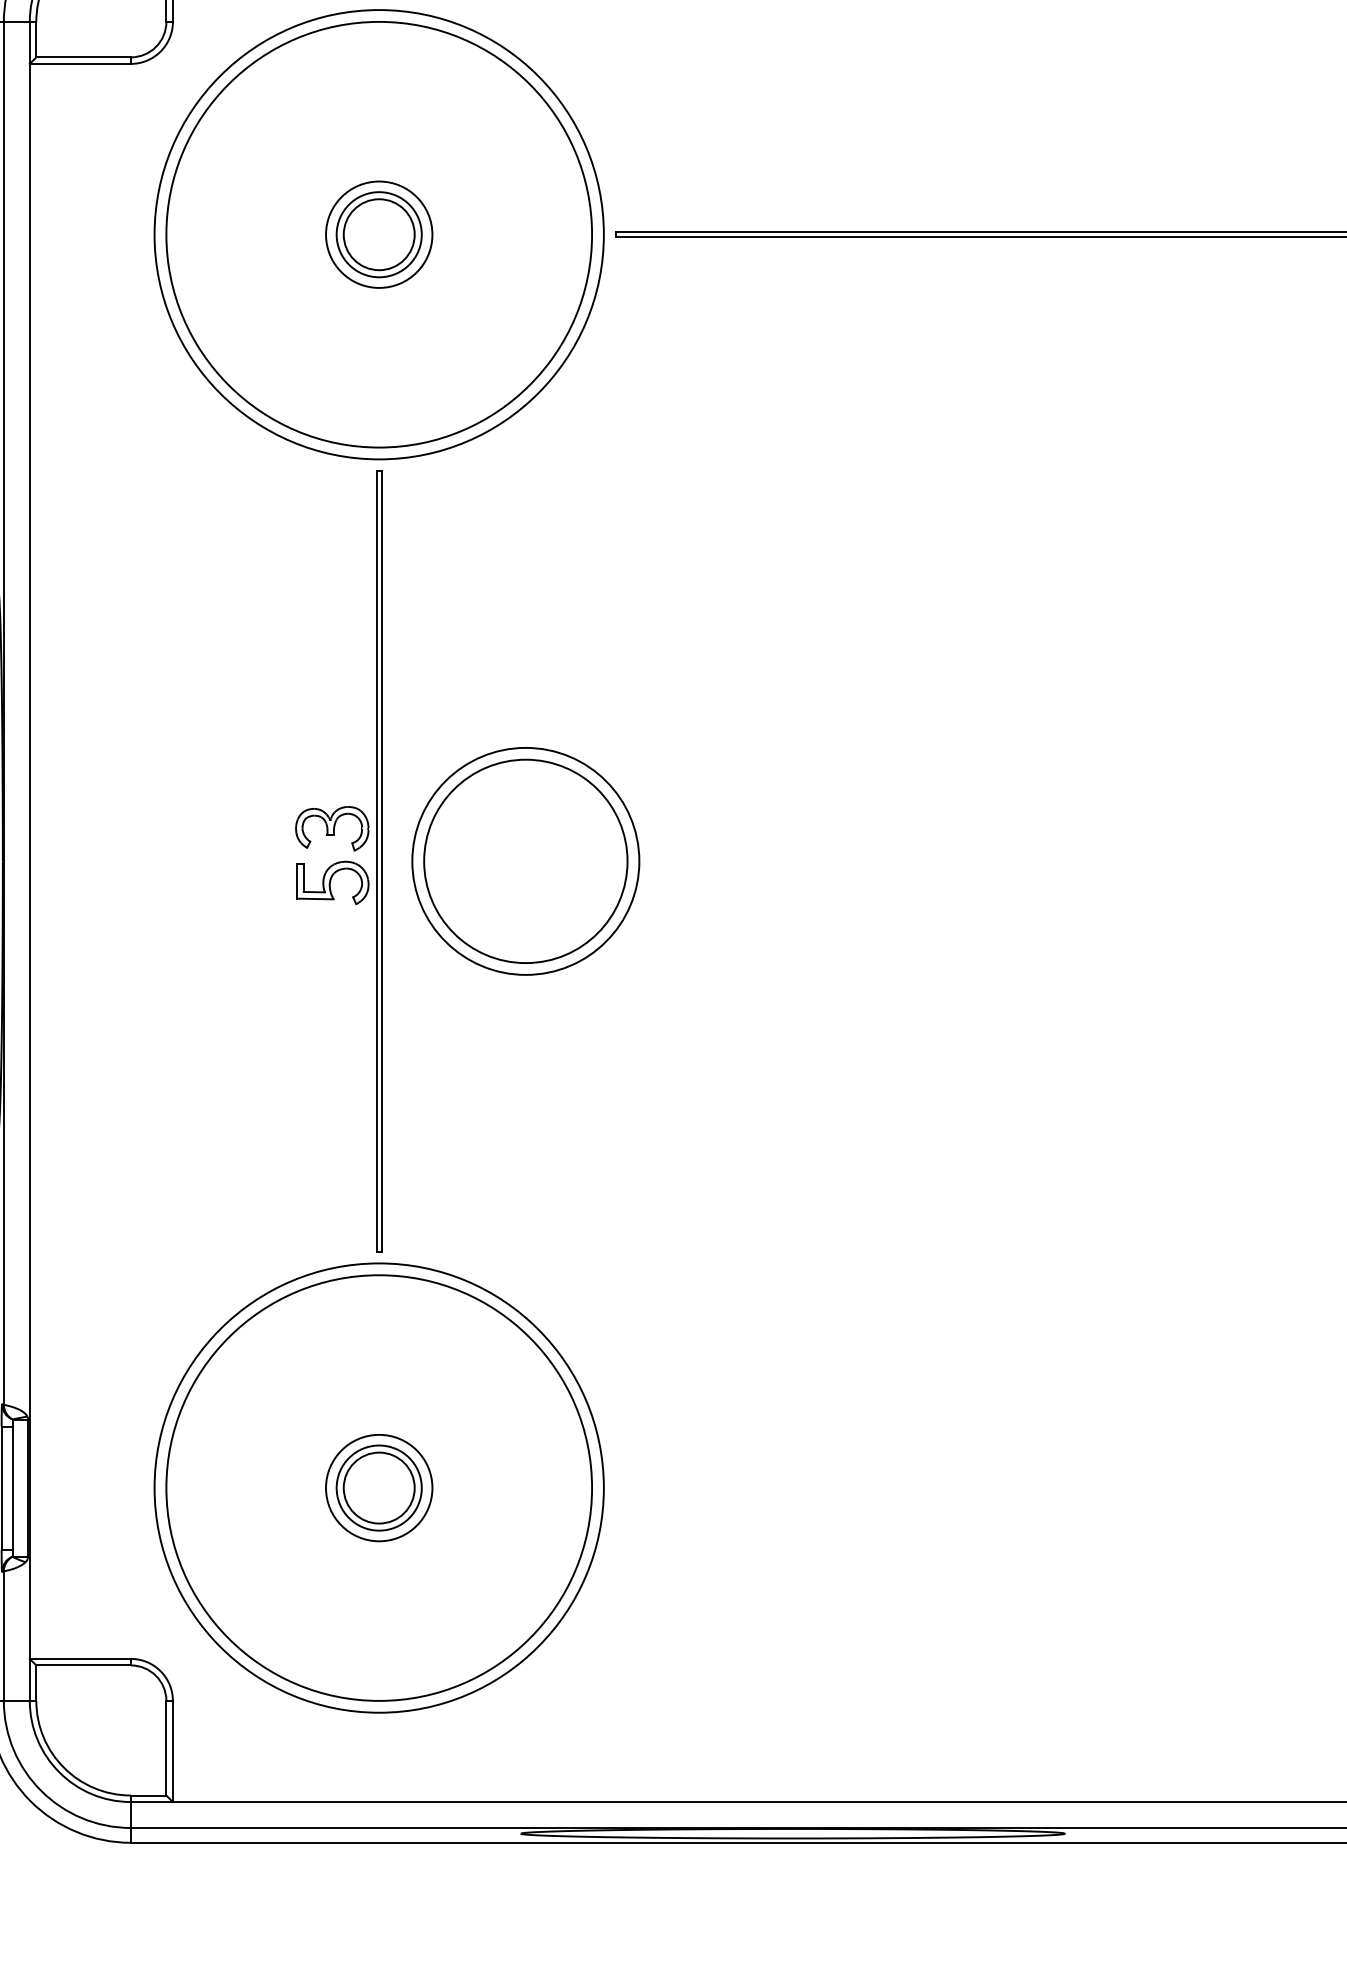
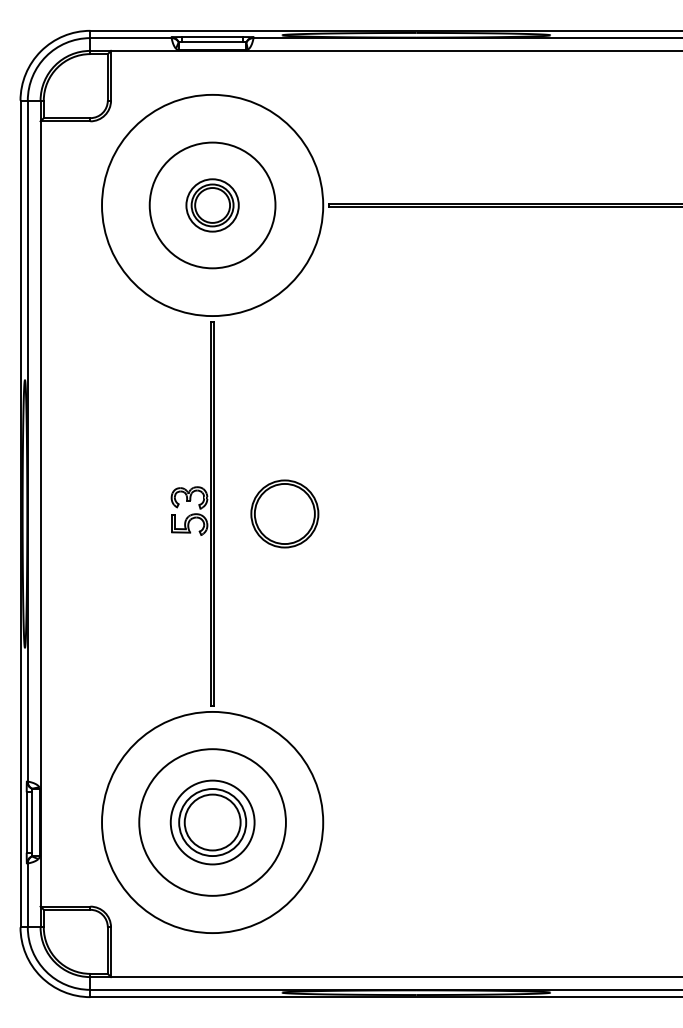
circle: (378, 234) -> (212, 205), size x0.6
part: (525, 860) -> (284, 513), size x0.6
circle: (378, 1488) -> (212, 822), size x0.7
part: (378, 1488) -> (212, 822), size x1.6

